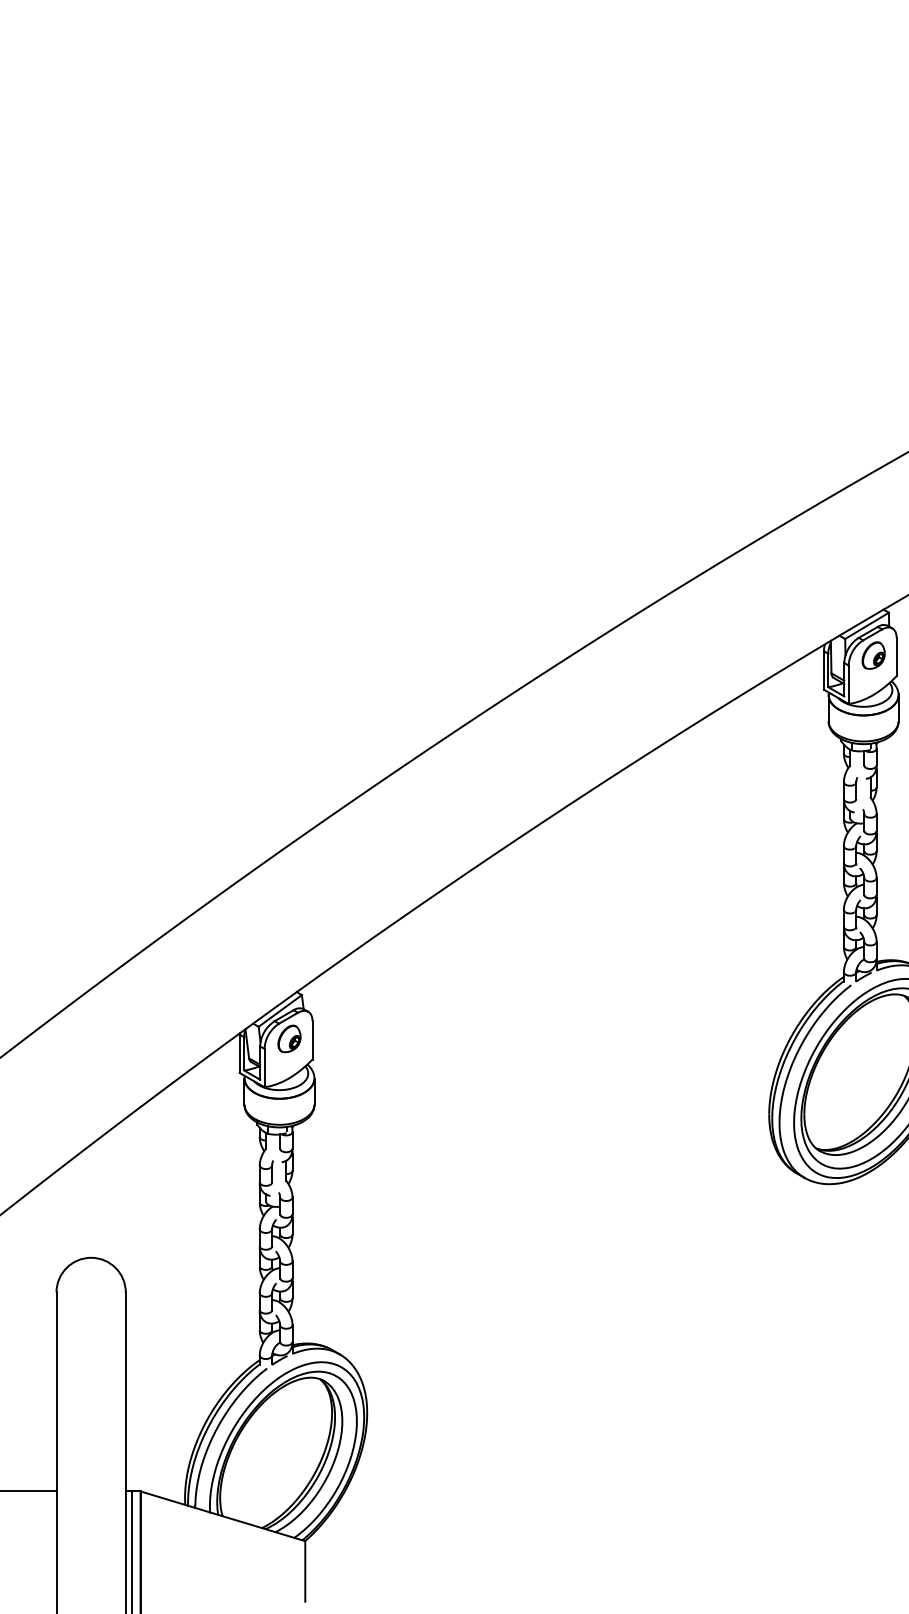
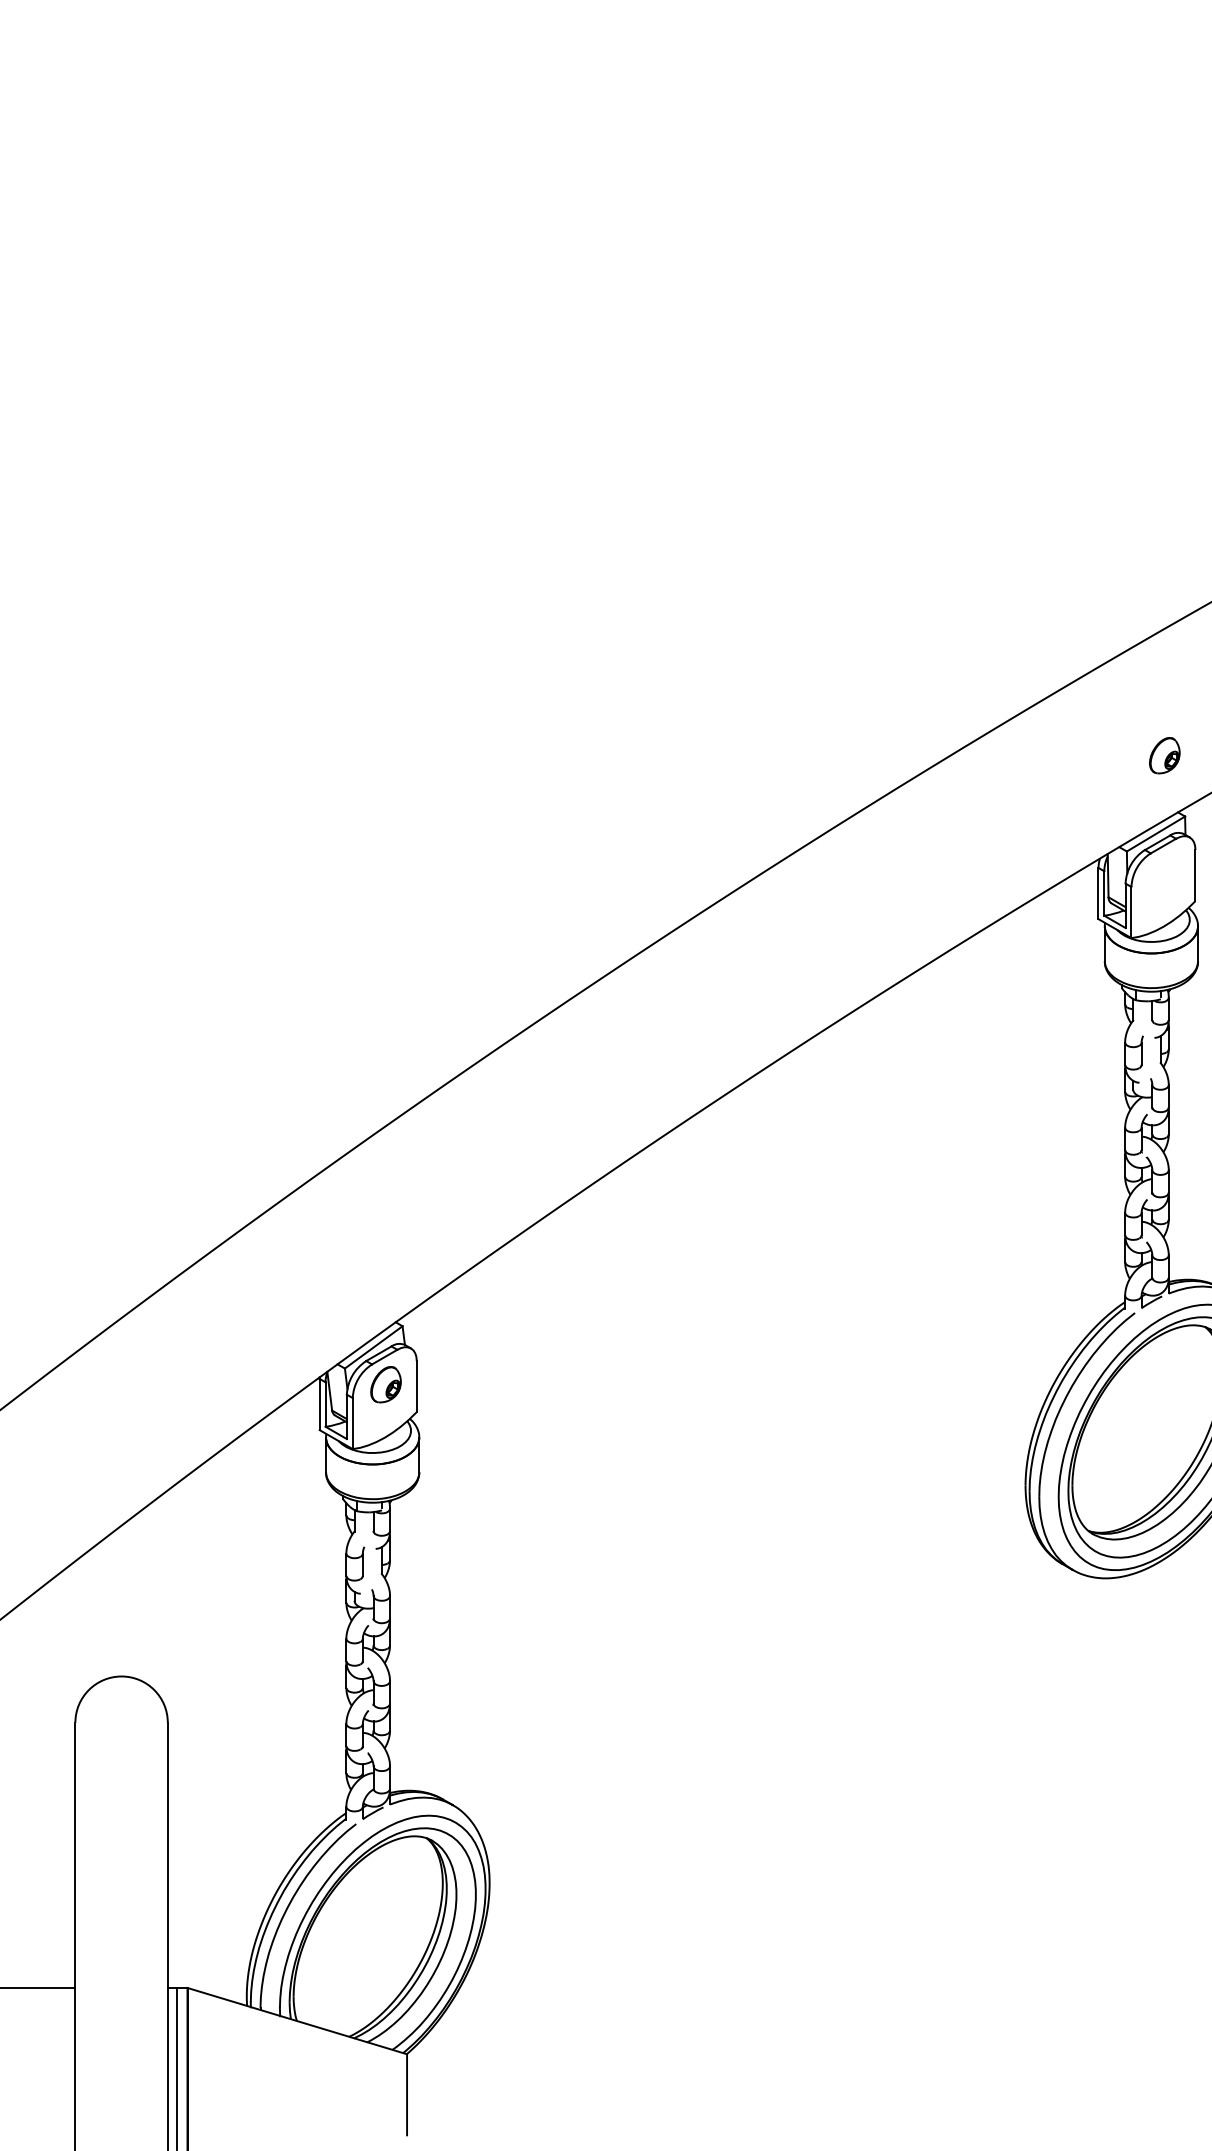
part: (873, 655) -> (1164, 755), moved

